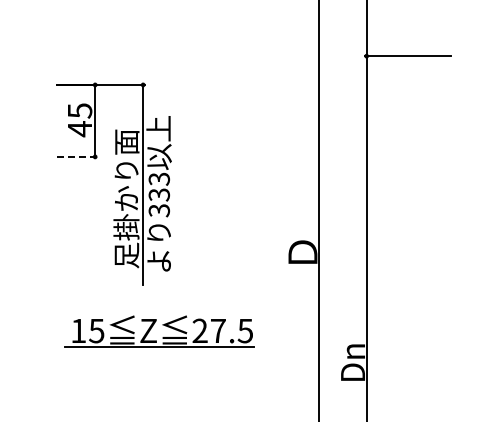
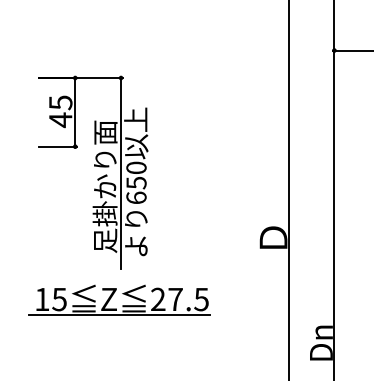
line: (76, 156) -> (57, 146), dashed -> solid
text: (158, 194) -> (135, 182), 333 -> 650
part: (162, 325) -> (122, 294), moved

